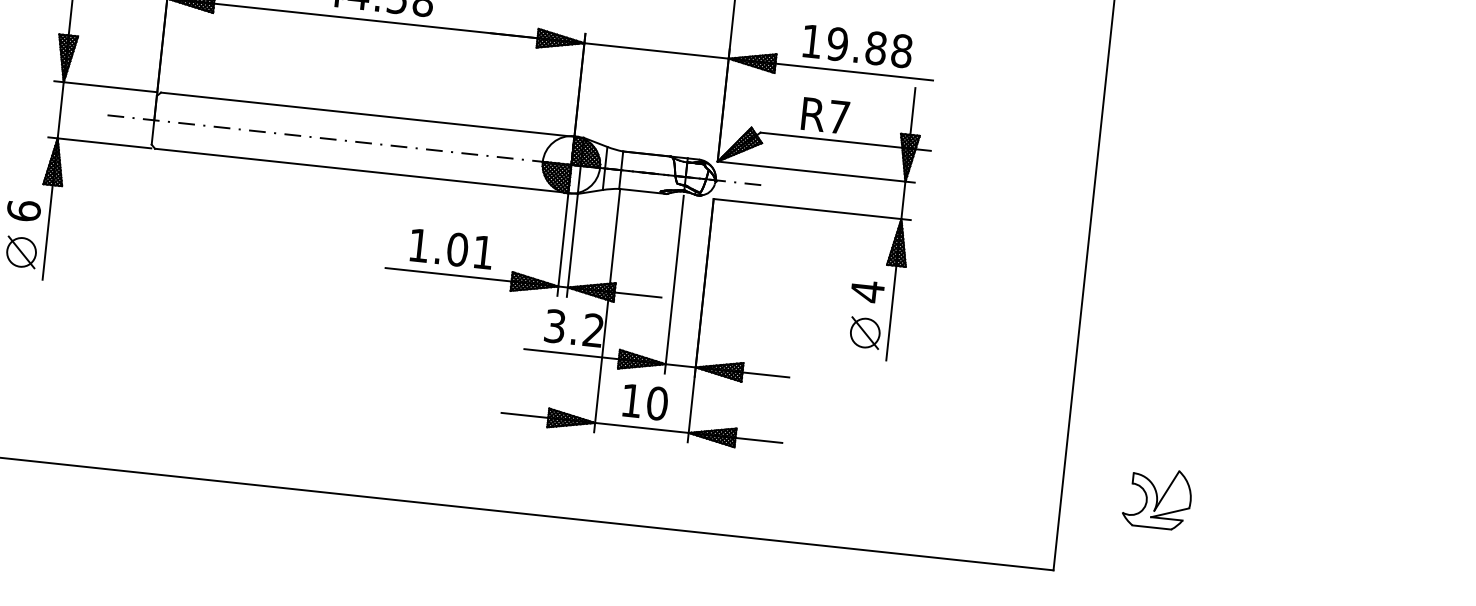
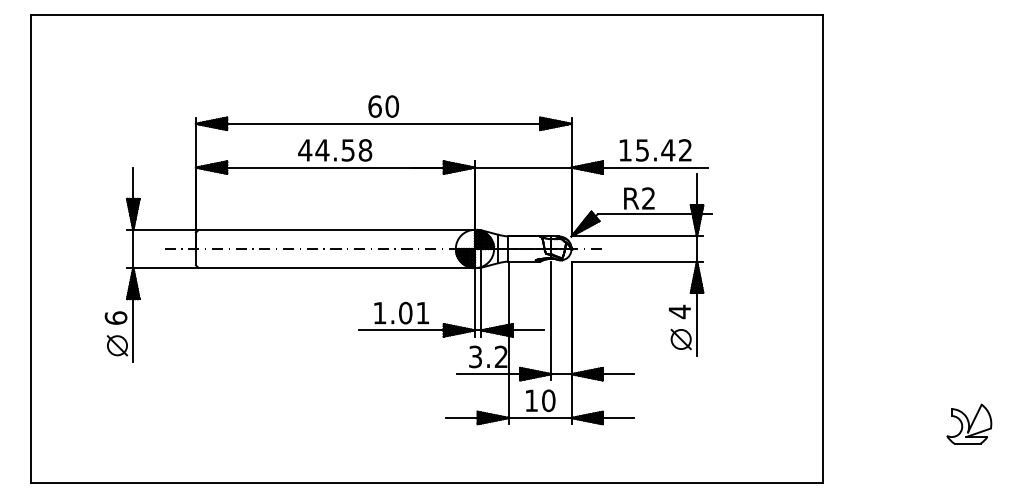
text: (868, 47) -> (663, 150), 19.88 -> 15.42
text: (838, 117) -> (648, 198), R7 -> R2
part: (1158, 497) -> (969, 423), moved

